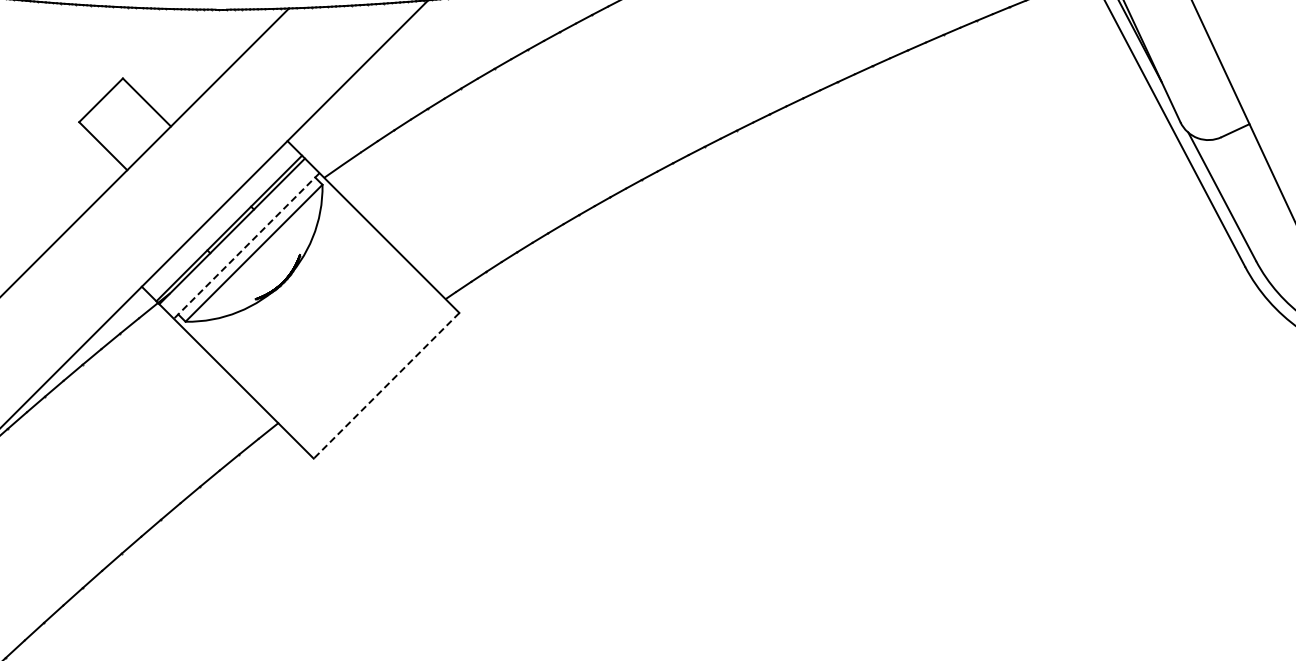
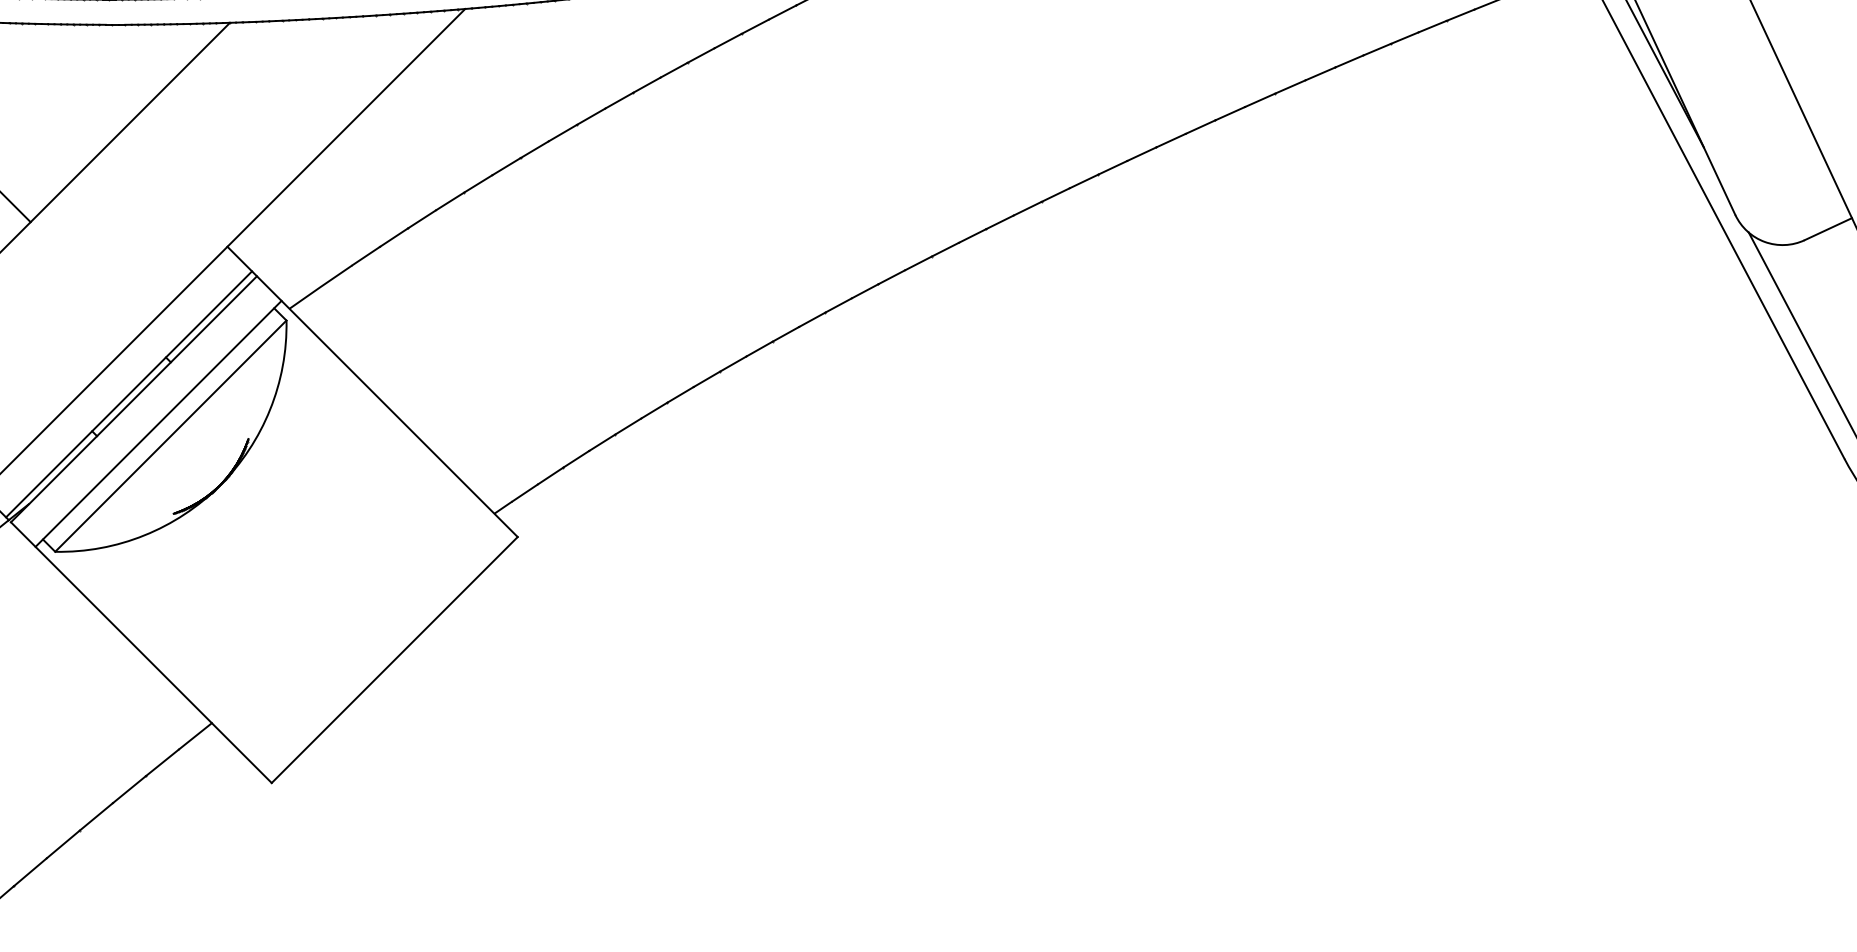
line: (246, 246) -> (158, 424), dashed -> solid
line: (386, 385) -> (394, 659), dashed -> solid

